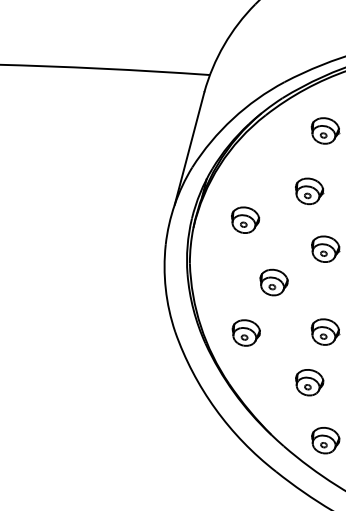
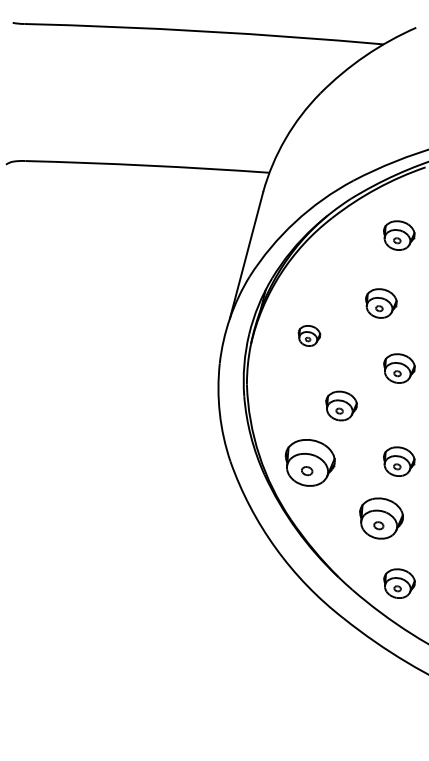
part: (245, 219) -> (309, 335), size x0.7
part: (246, 332) -> (310, 462), size x1.6
part: (309, 382) -> (381, 518), size x1.4

